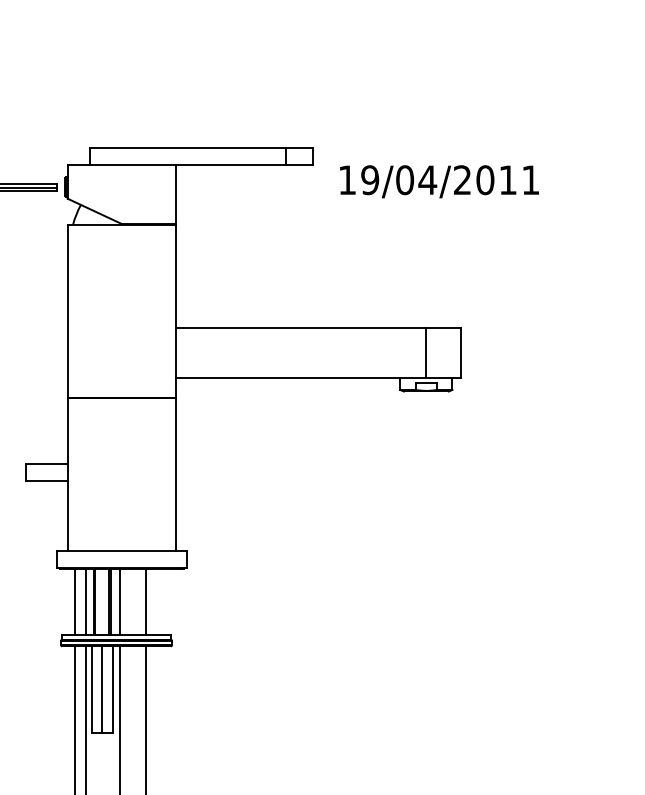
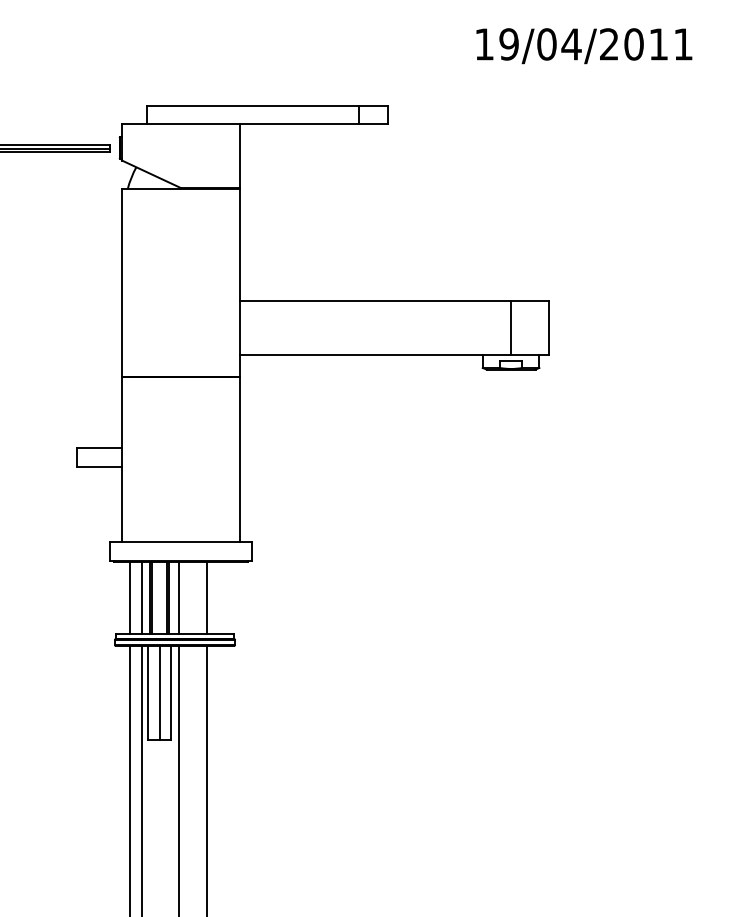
text: (439, 182) -> (584, 46), moved

